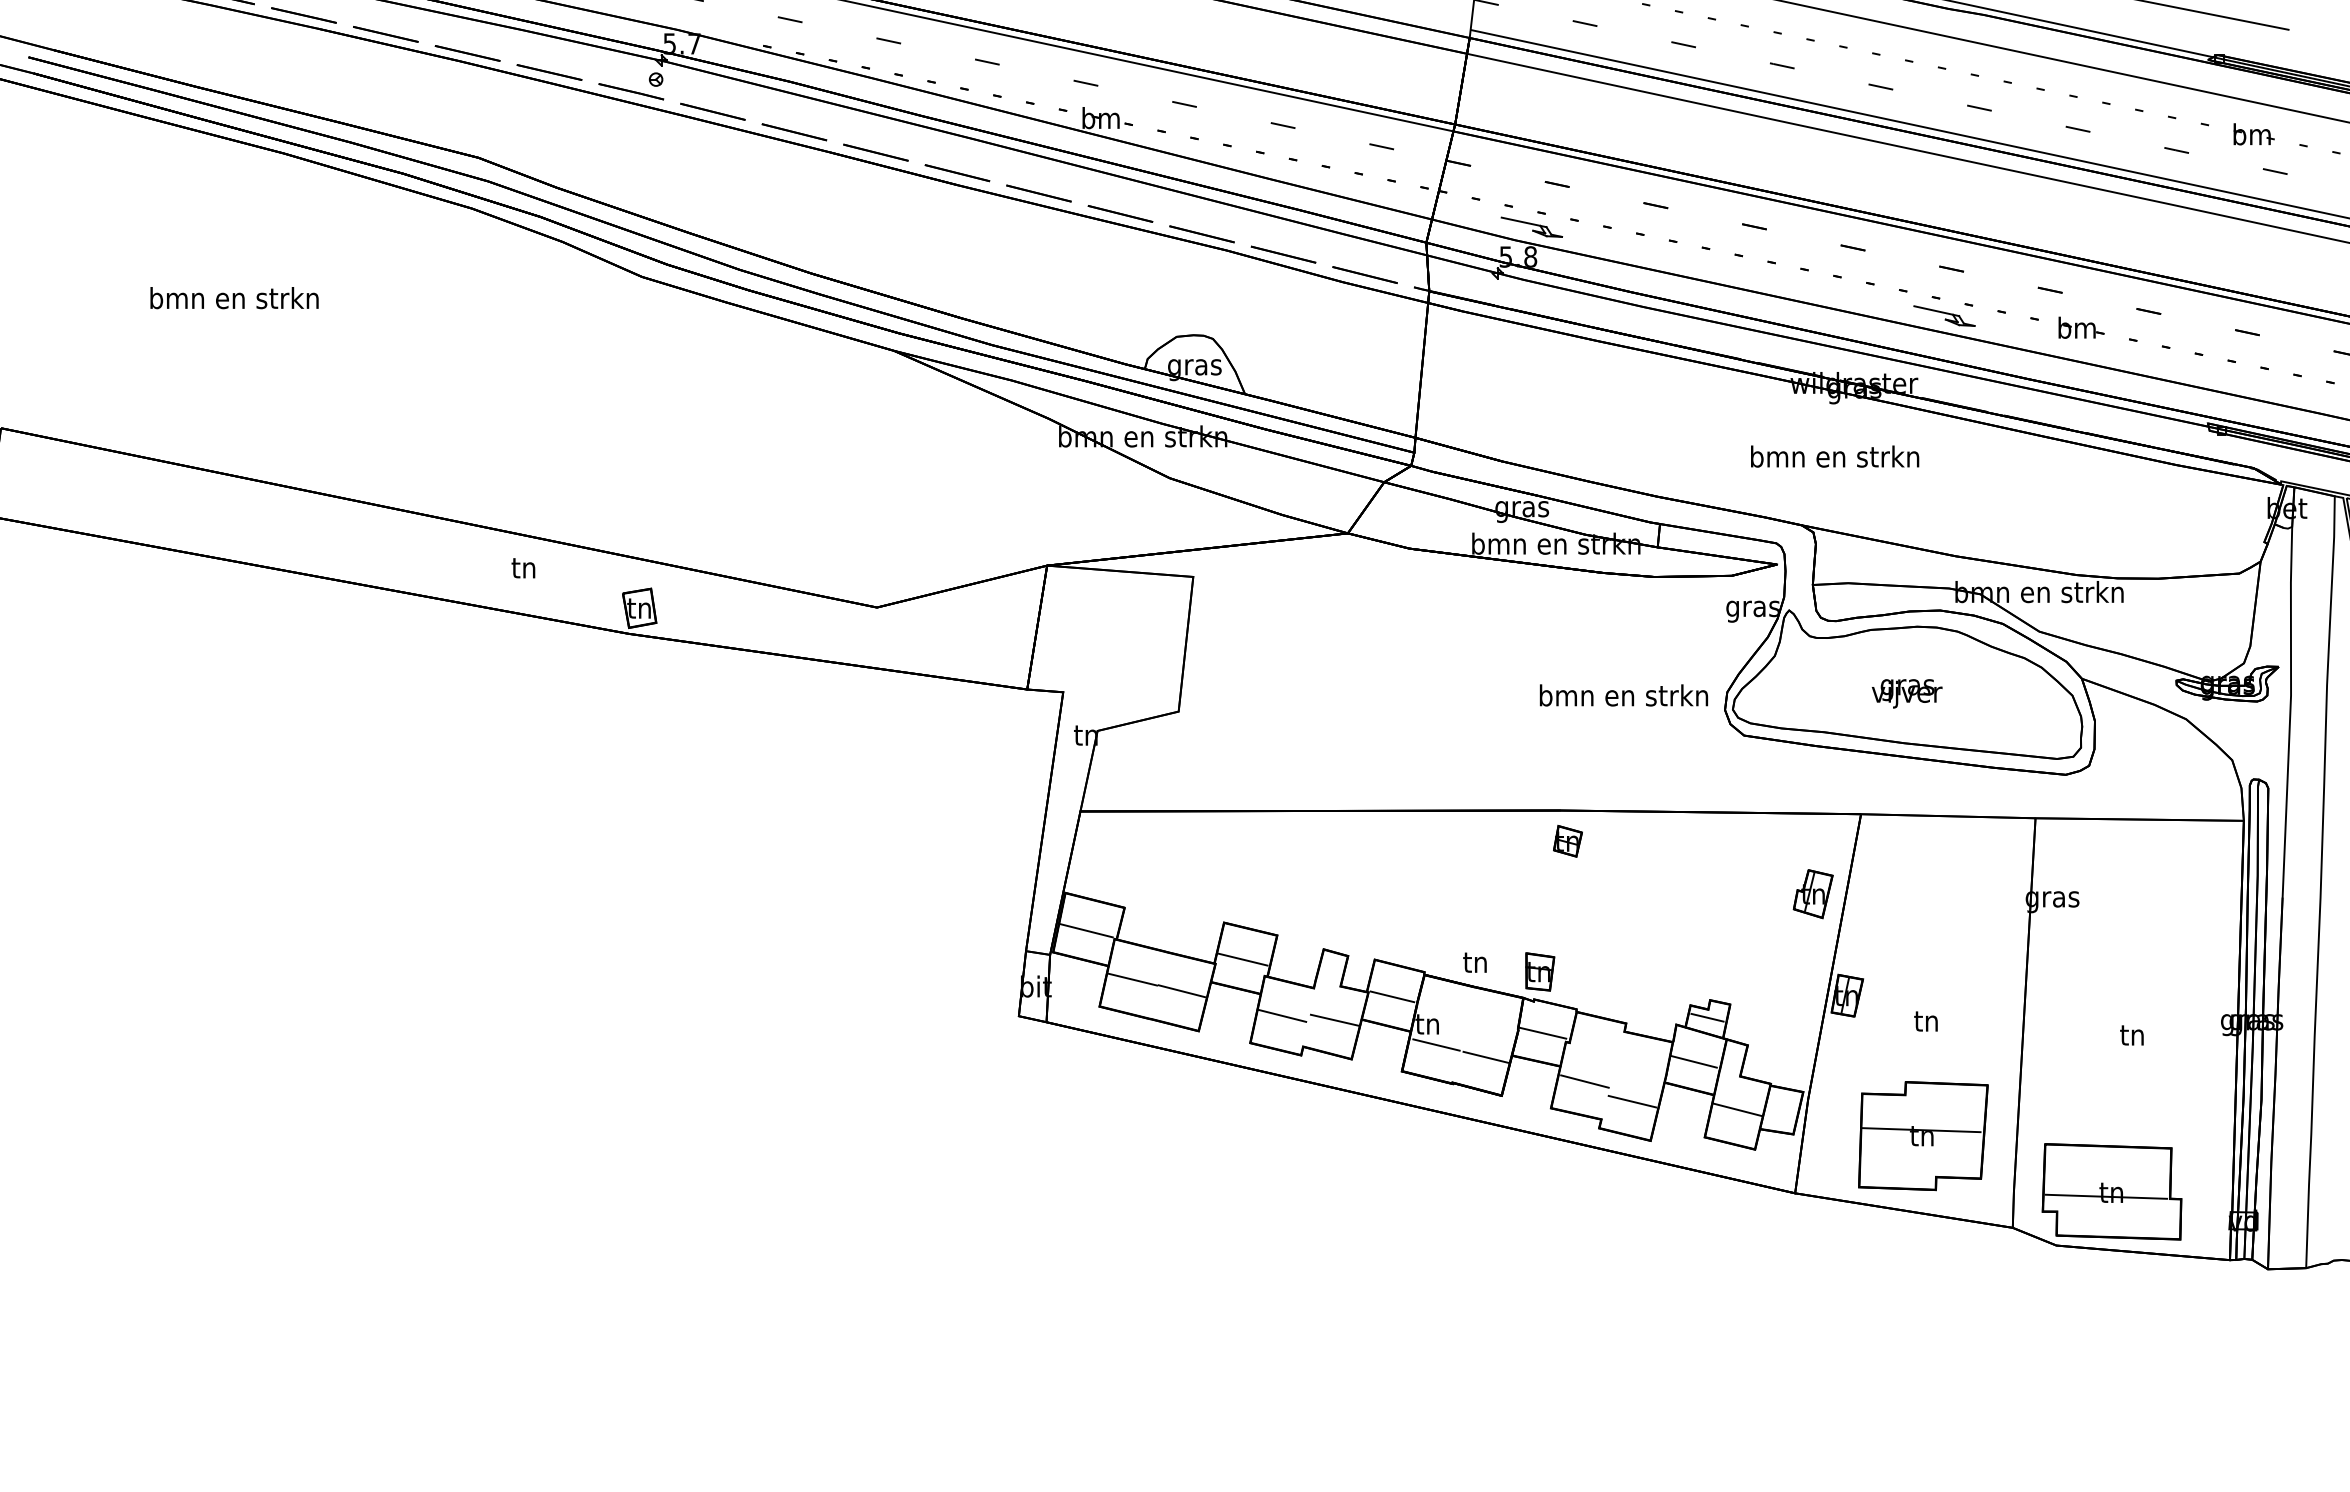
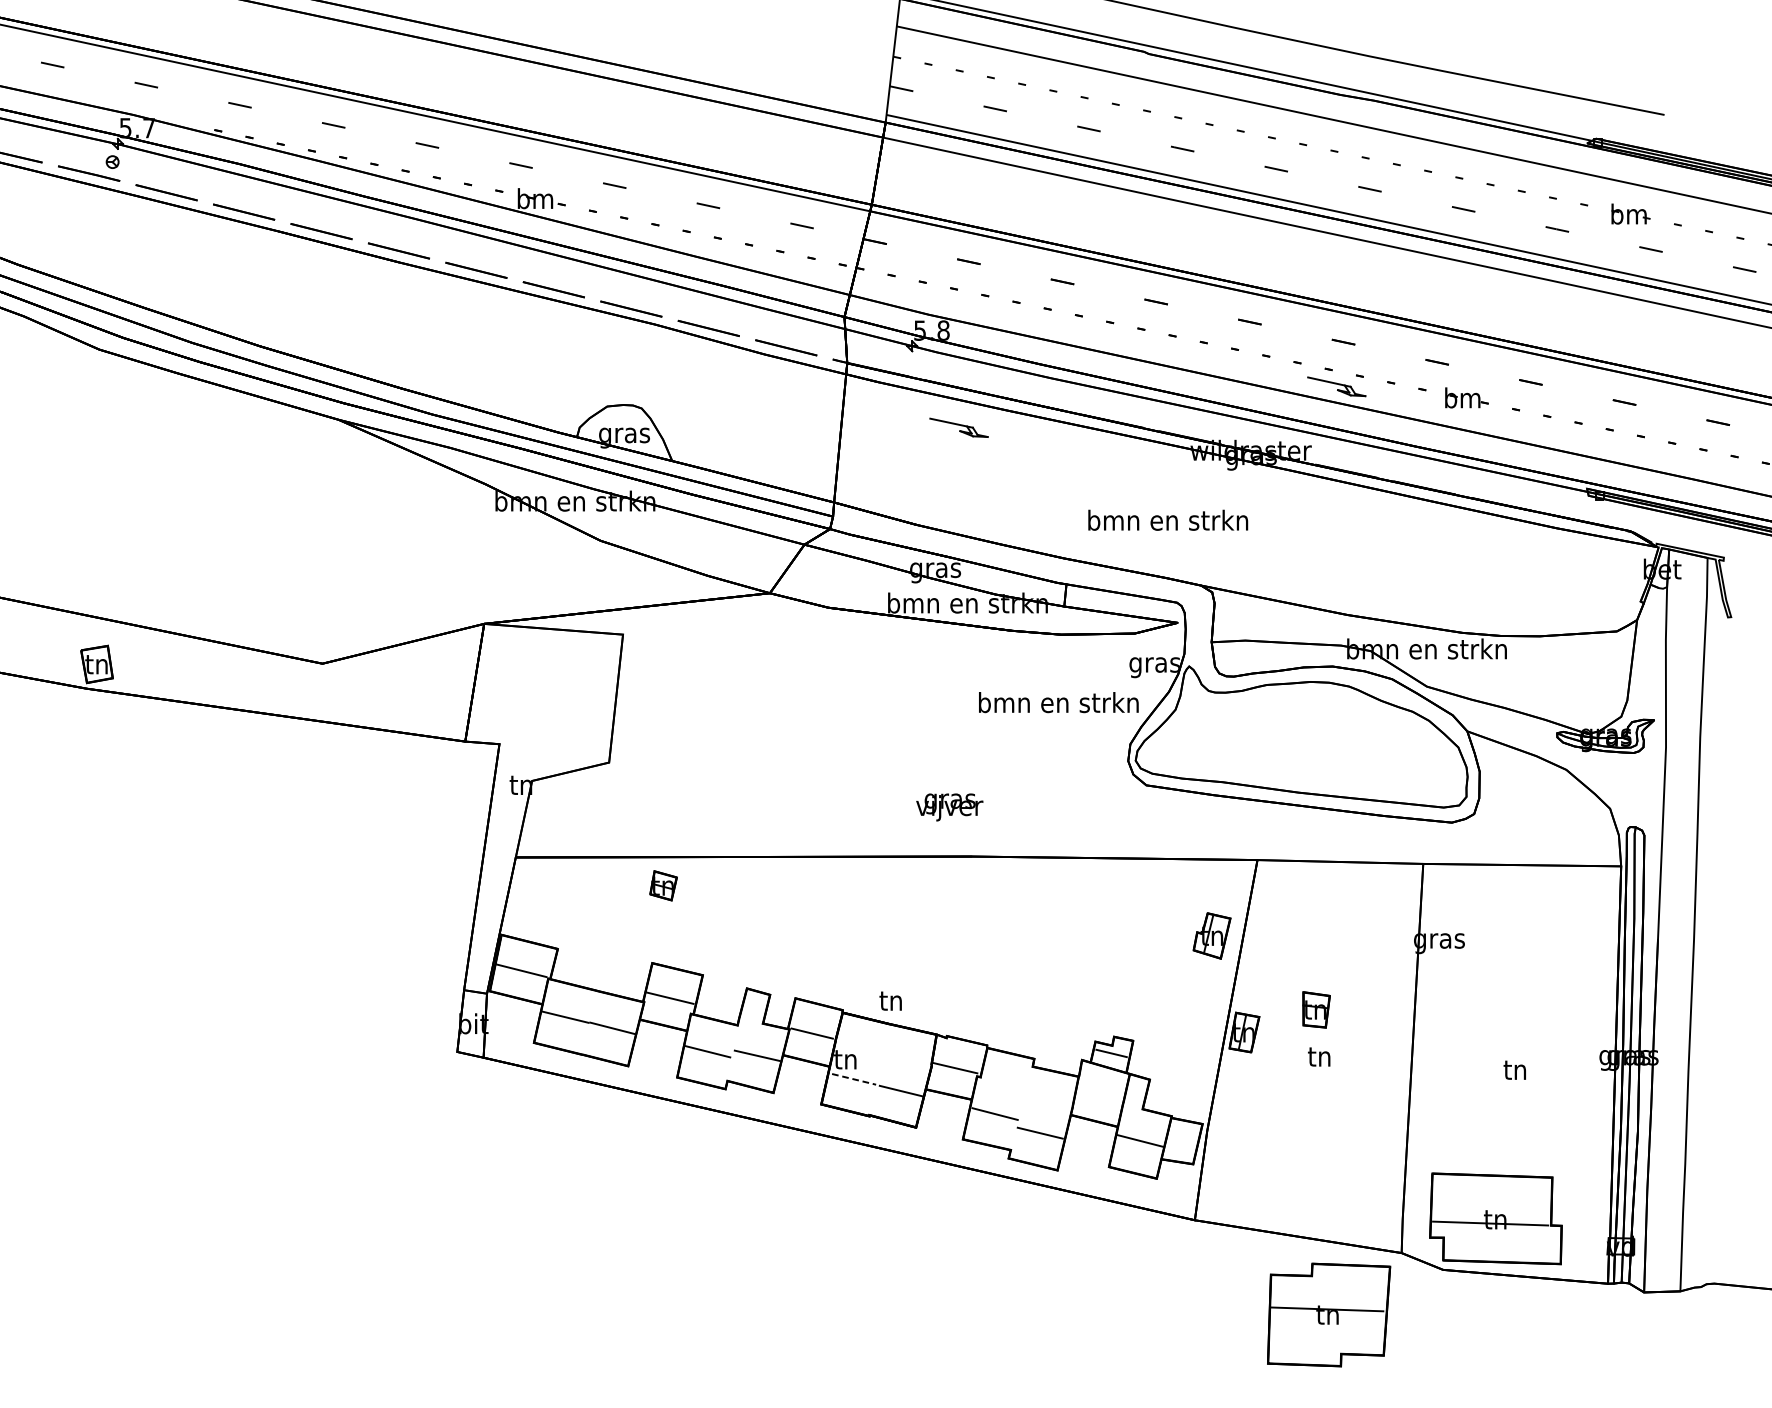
part: (1531, 226) -> (958, 427), moved
text: (1835, 456) -> (1168, 520), moved
text: (1906, 693) -> (949, 807), moved
text: (1623, 695) -> (1058, 702), moved
part: (1567, 840) -> (663, 885), moved
part: (1540, 971) -> (1316, 1009), moved
line: (1436, 1045) -> (854, 1079), solid -> dashed
line: (1693, 1061) -> (1098, 1095), removed
part: (1923, 1136) -> (1329, 1315), moved

